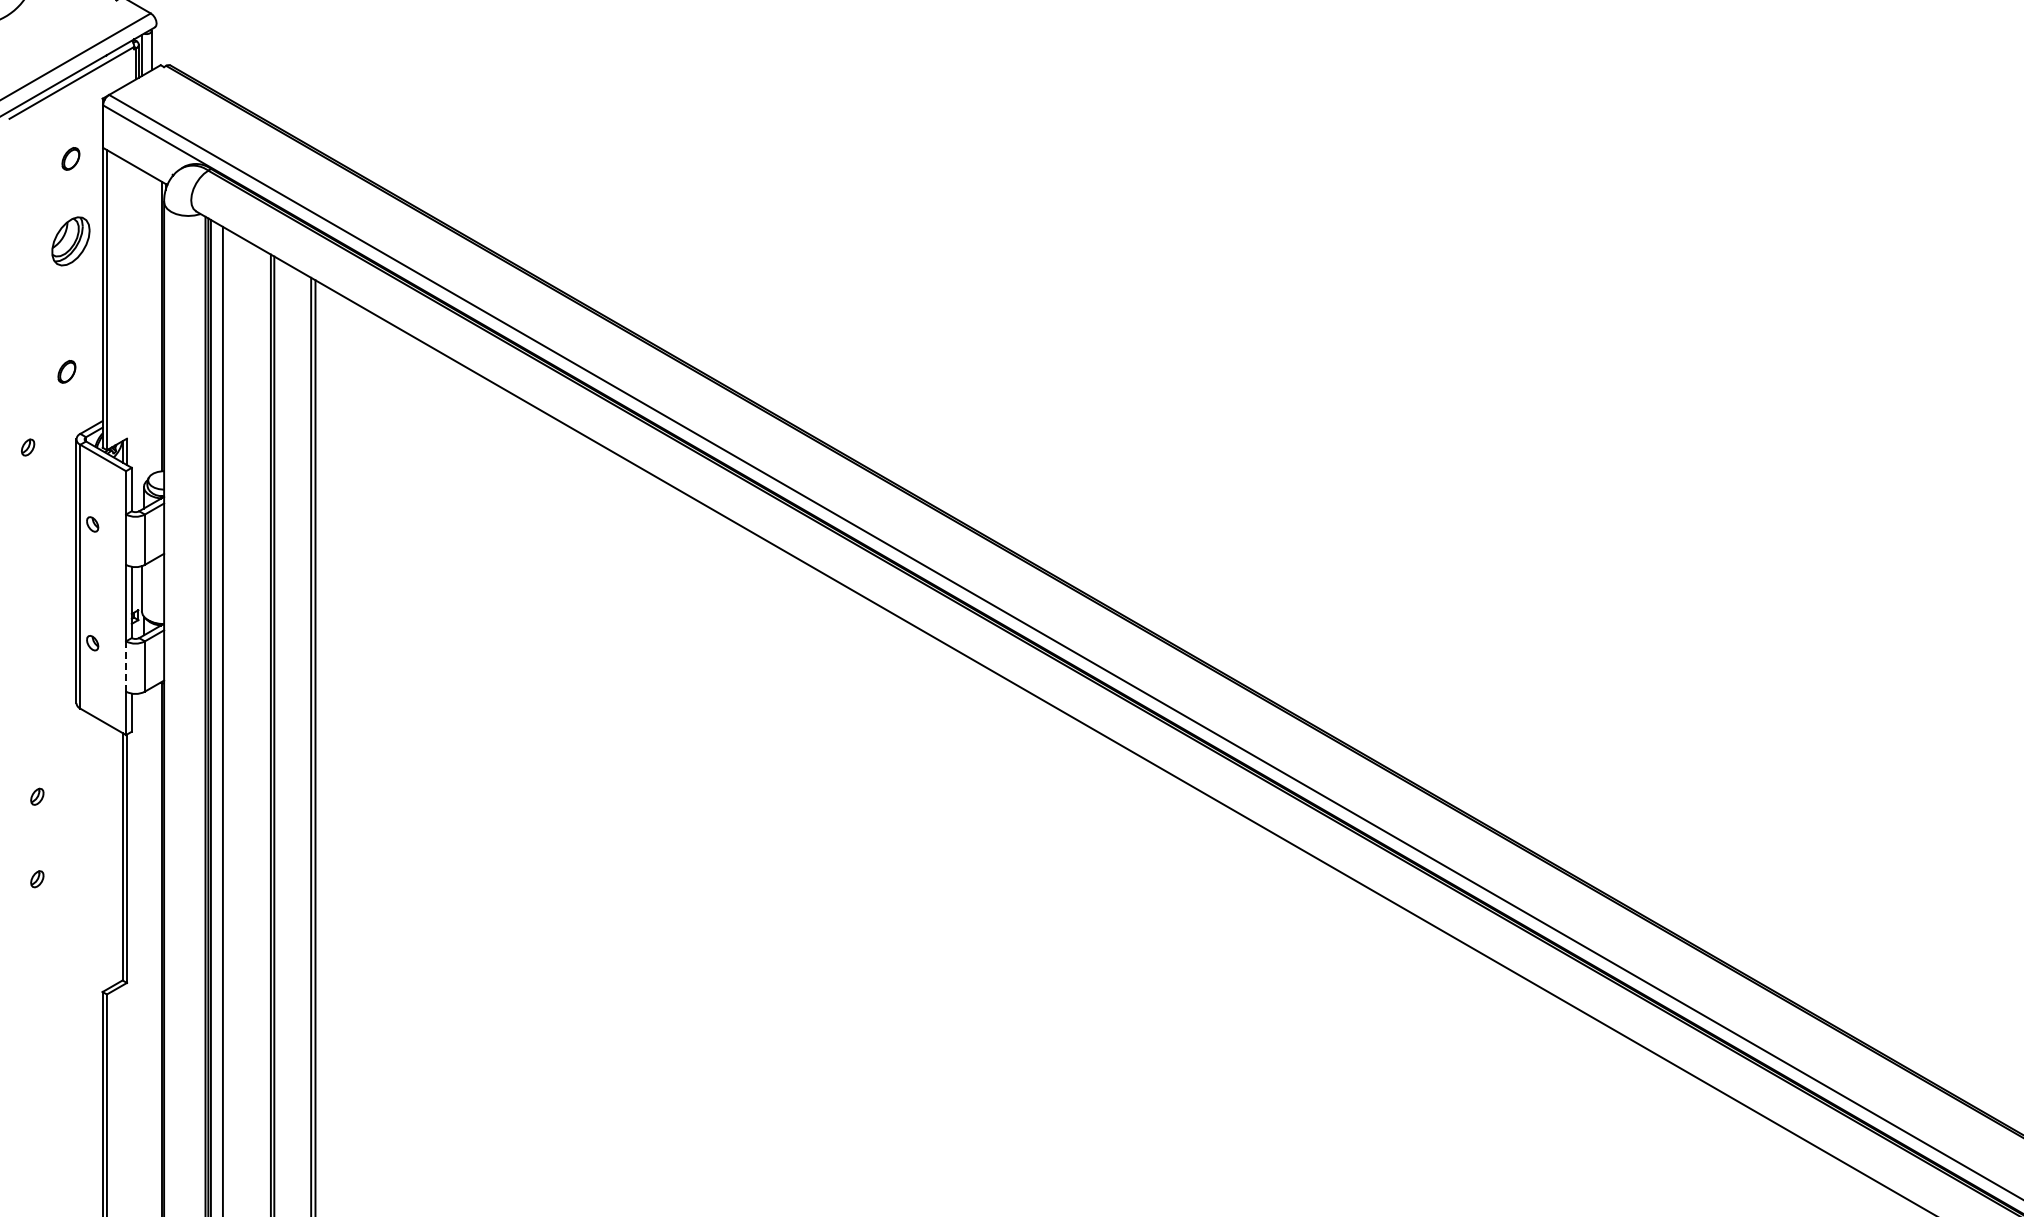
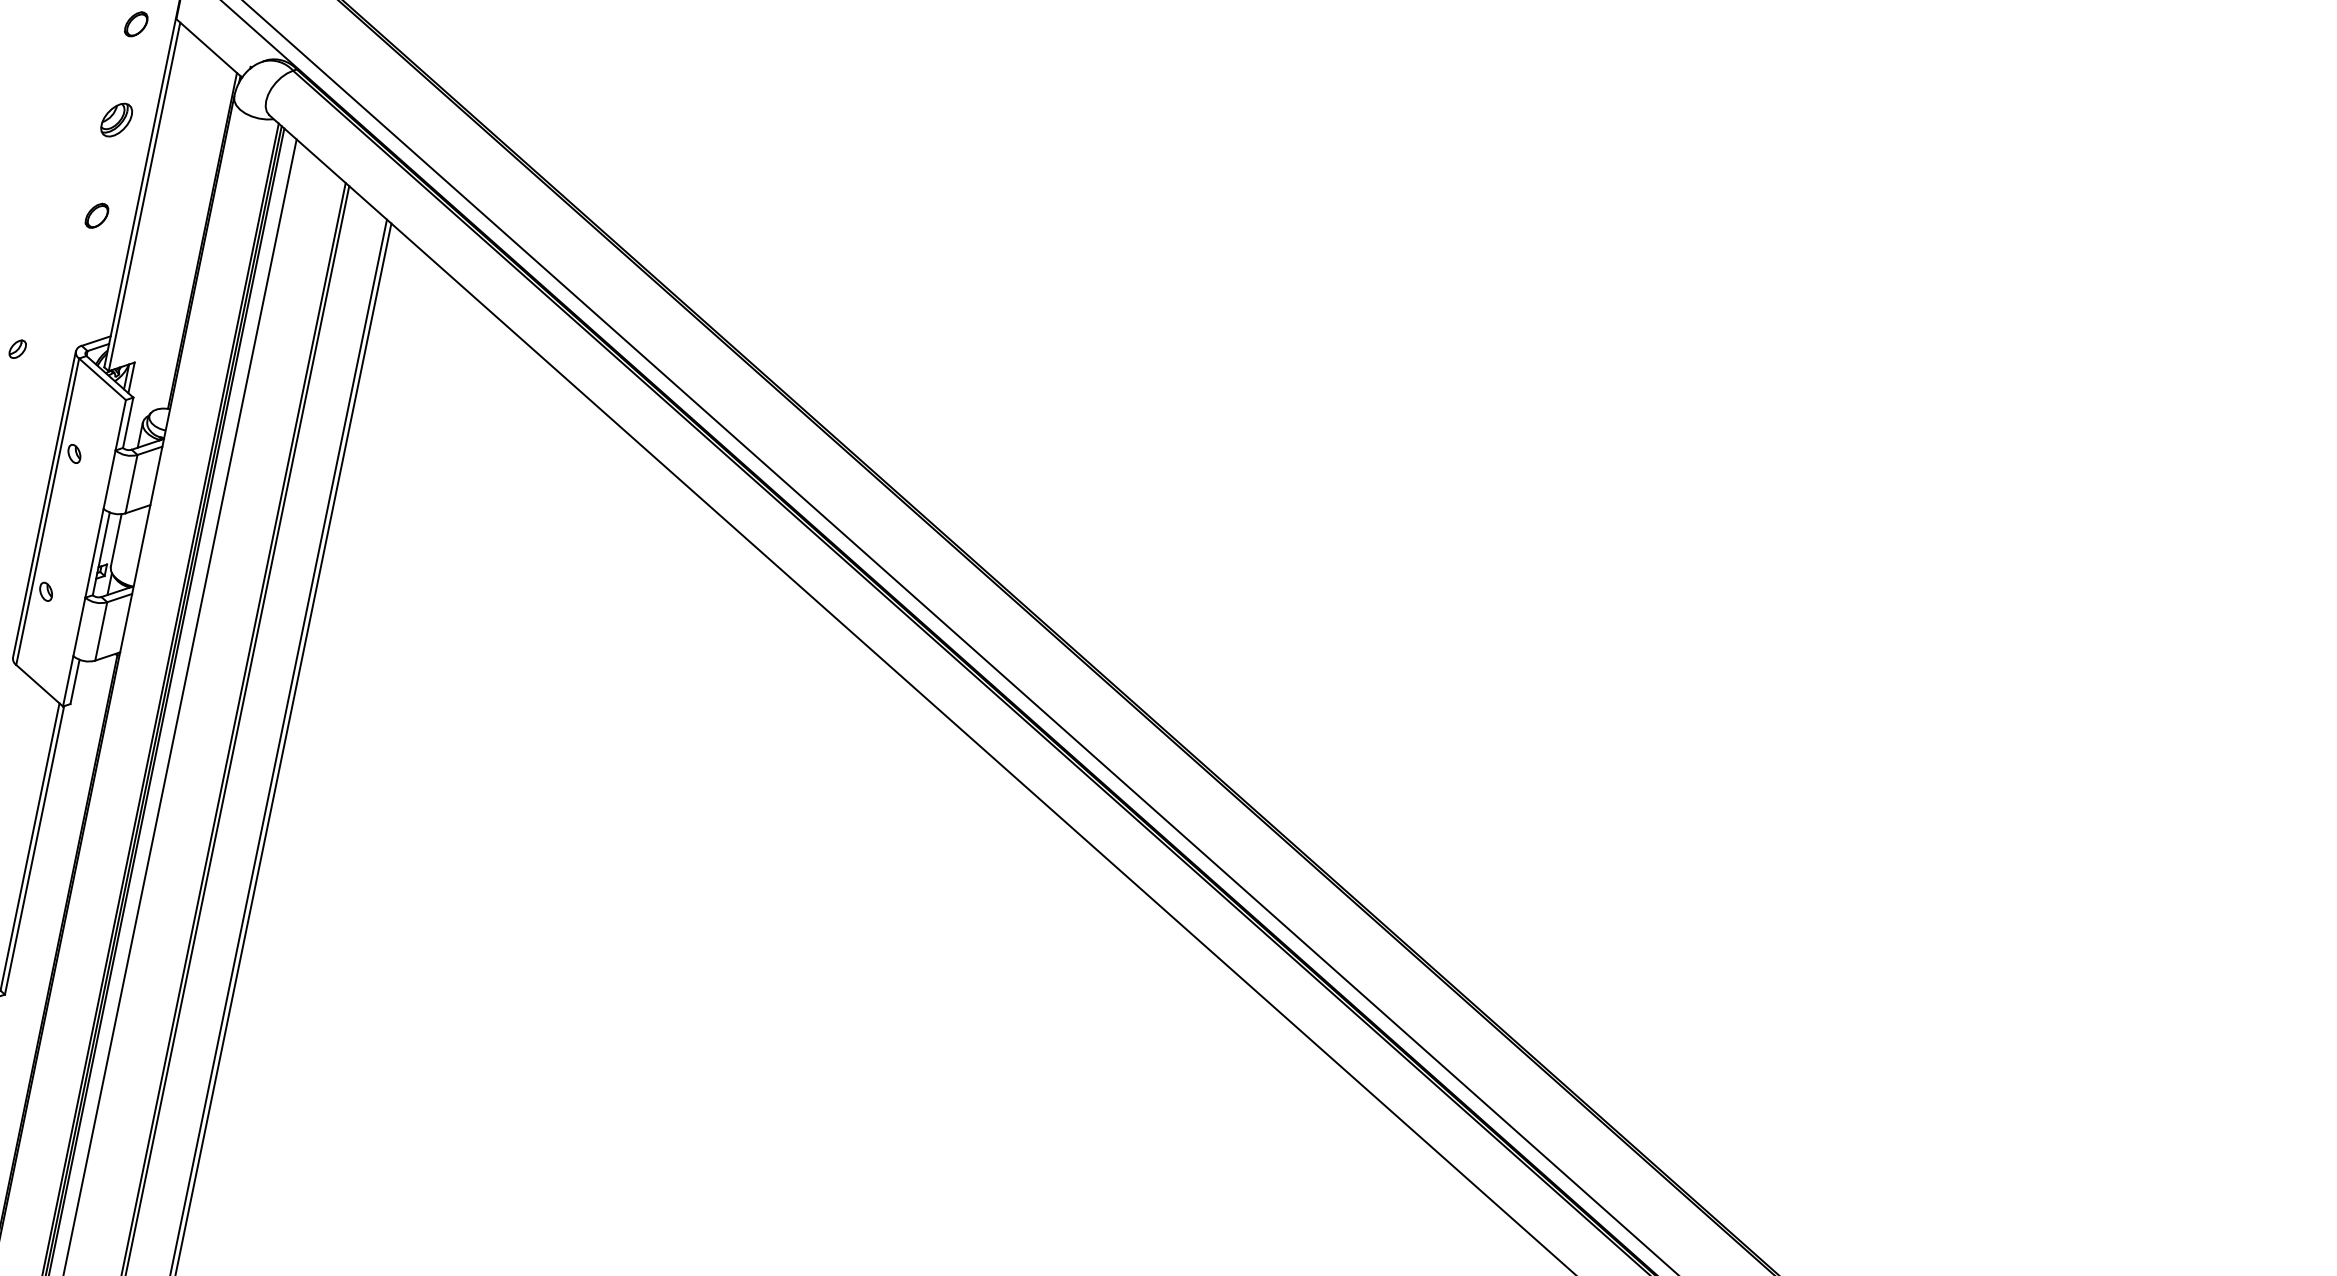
part: (70, 241) -> (116, 120), size x0.62
part: (66, 371) -> (96, 215), moved
line: (126, 666) -> (79, 627), dashed -> solid

